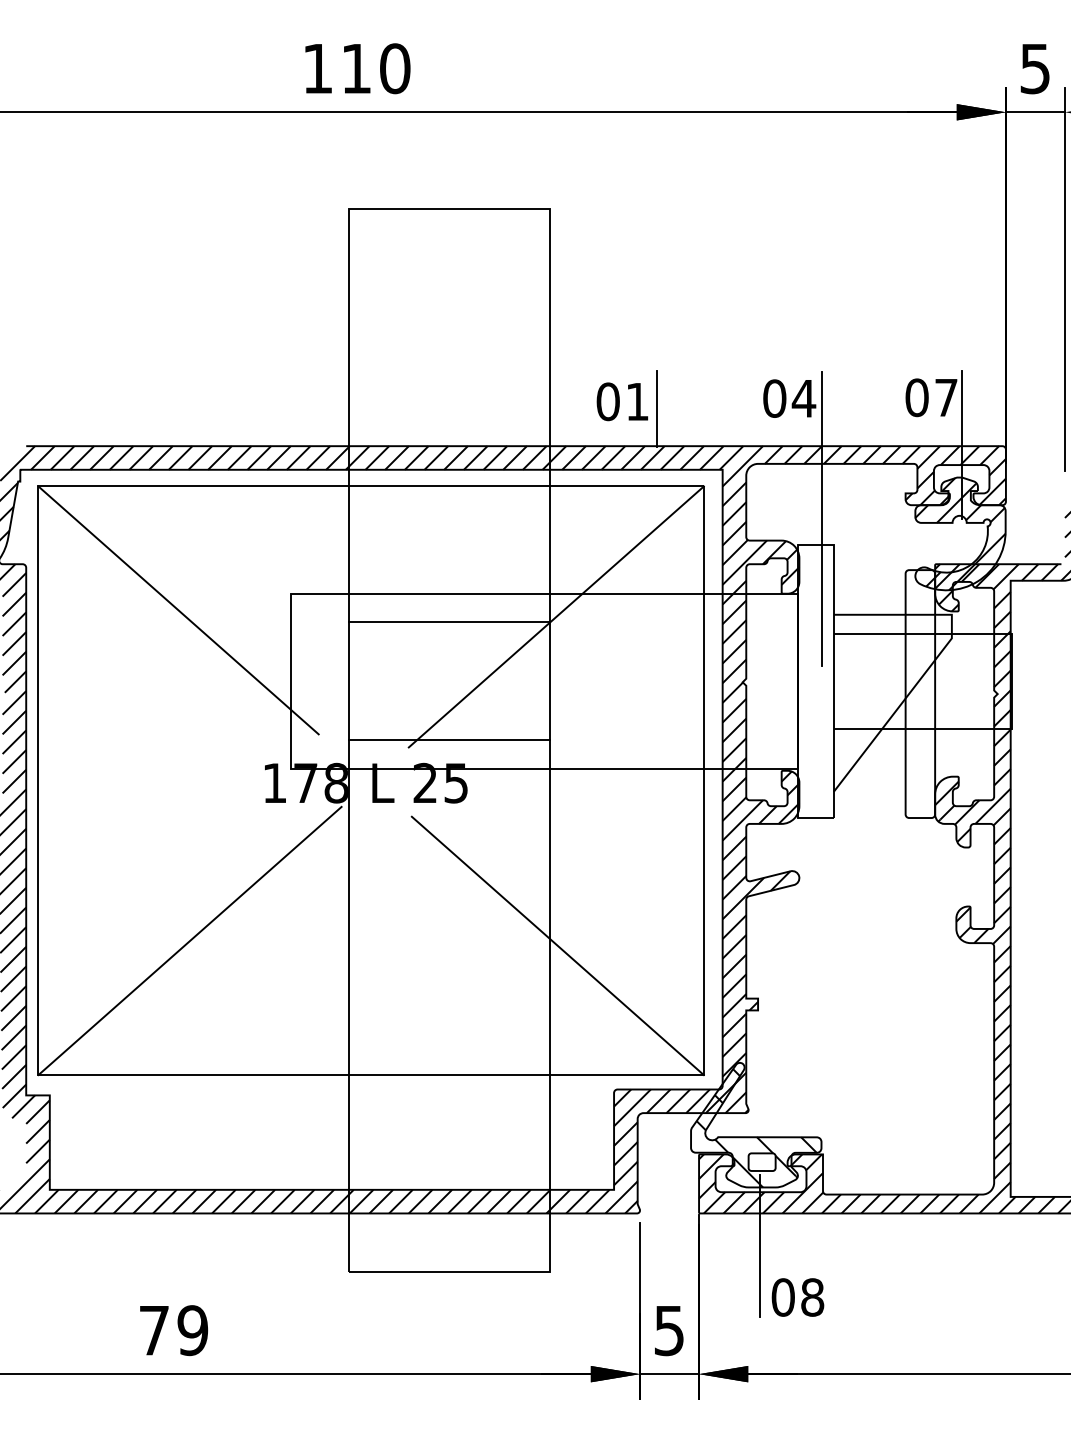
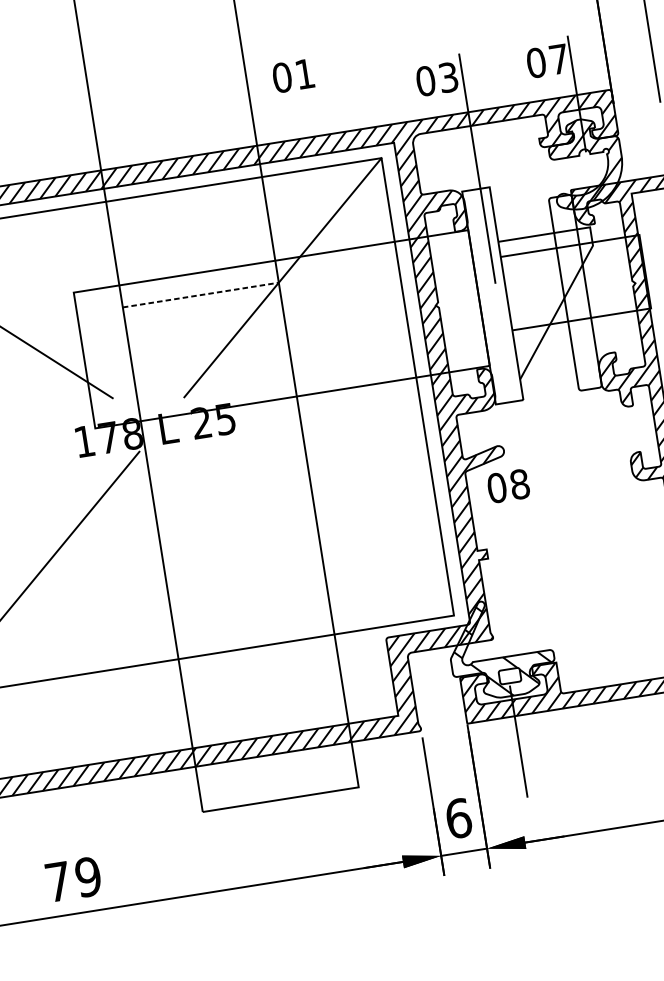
text: (803, 398) -> (448, 77), 04 -> 03
text: (622, 401) -> (293, 75), moved
line: (656, 409) -> (335, 104), removed
line: (450, 622) -> (201, 295), solid -> dashed
line: (449, 740) -> (215, 386), removed
line: (557, 945) -> (324, 532), removed
text: (797, 1297) -> (508, 486), moved
text: (669, 1330) -> (458, 818), 5 -> 6

